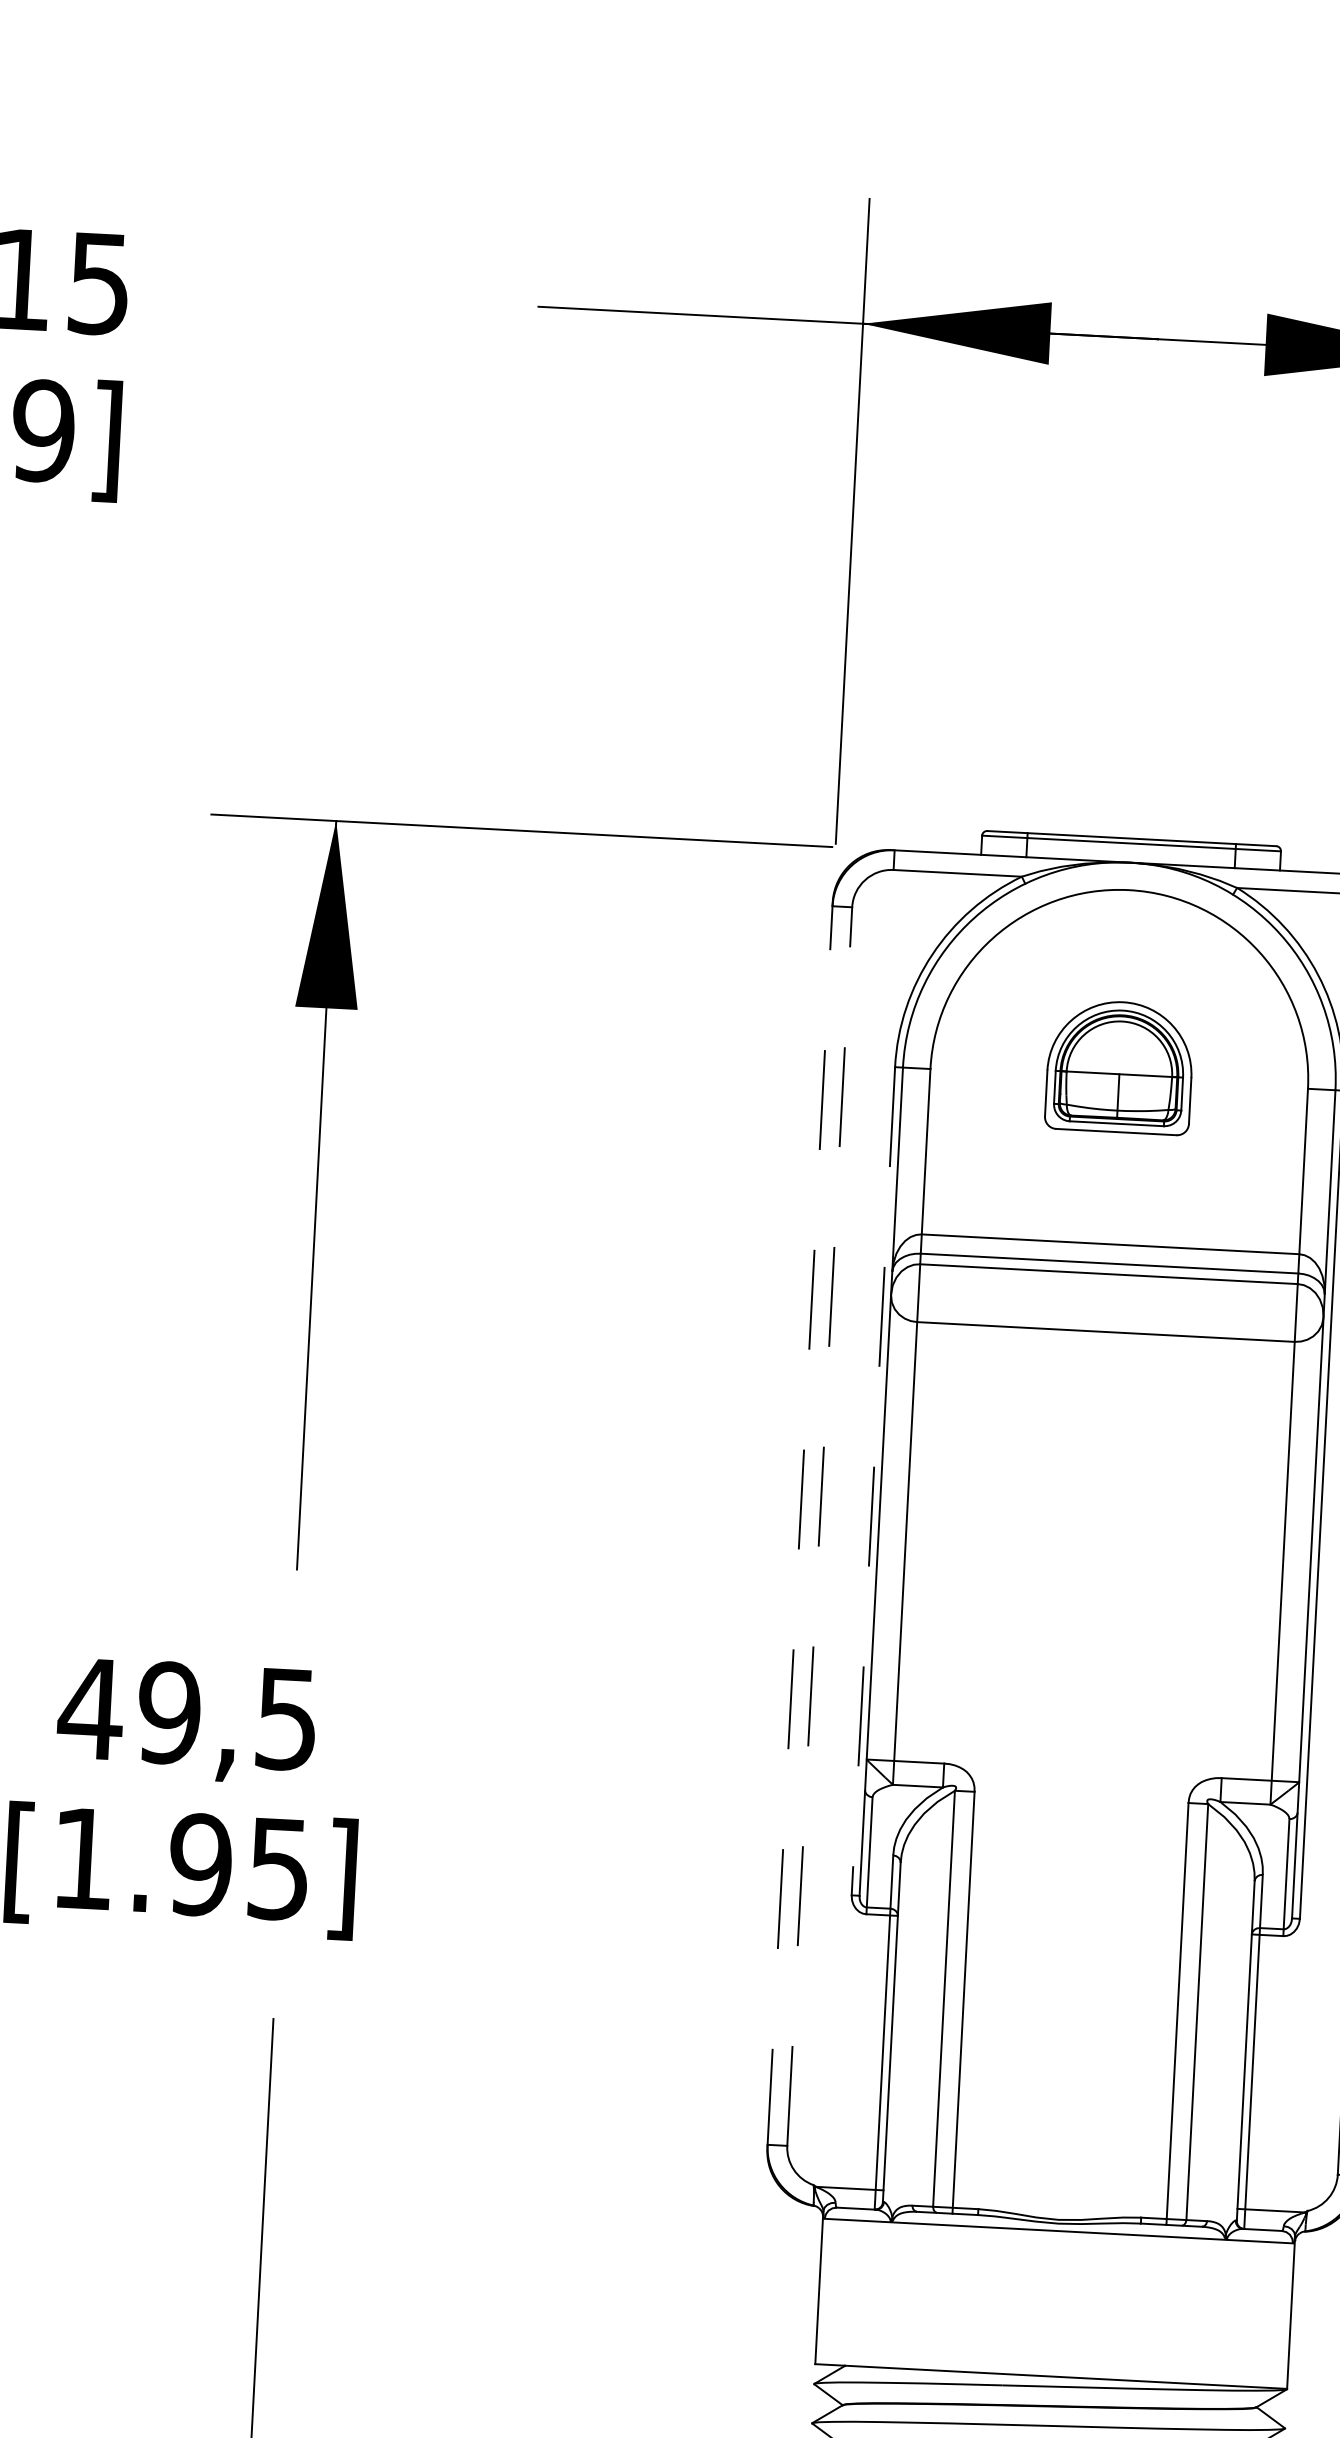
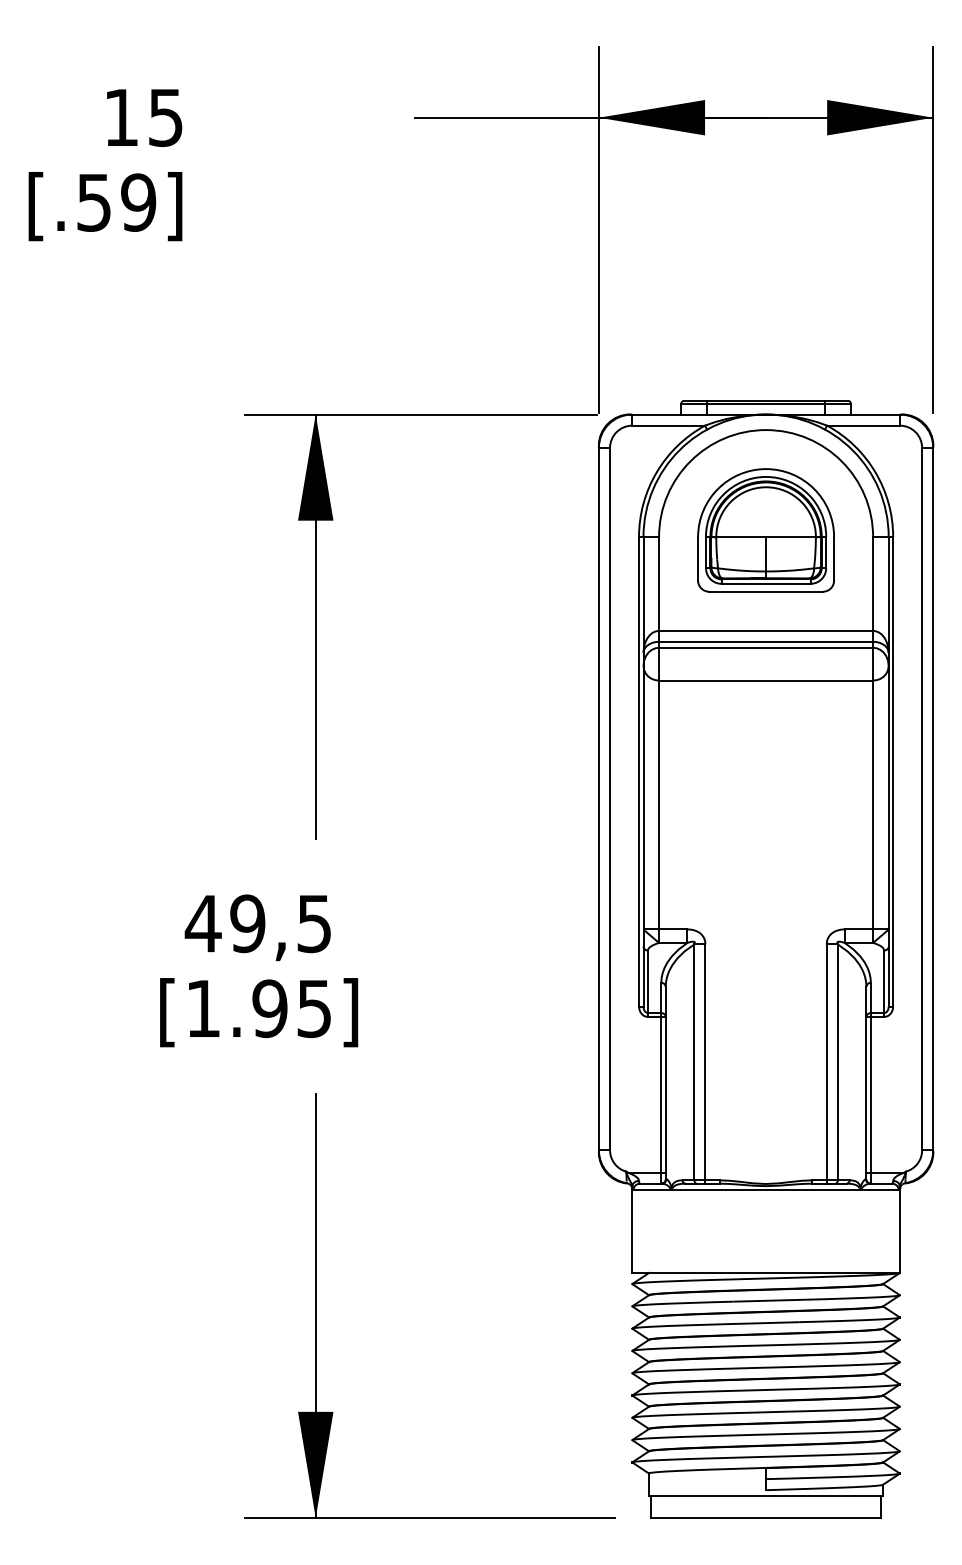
part: (1118, 1067) -> (765, 530), size x1.67
line: (874, 1480) -> (639, 771), dashed -> solid
line: (799, 1524) -> (598, 798), dashed -> solid
line: (820, 1525) -> (610, 798), dashed -> solid

